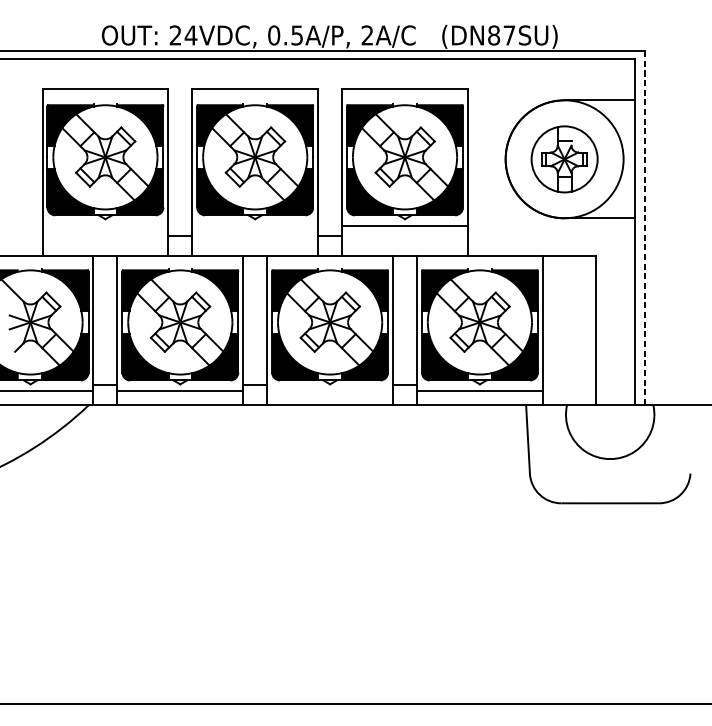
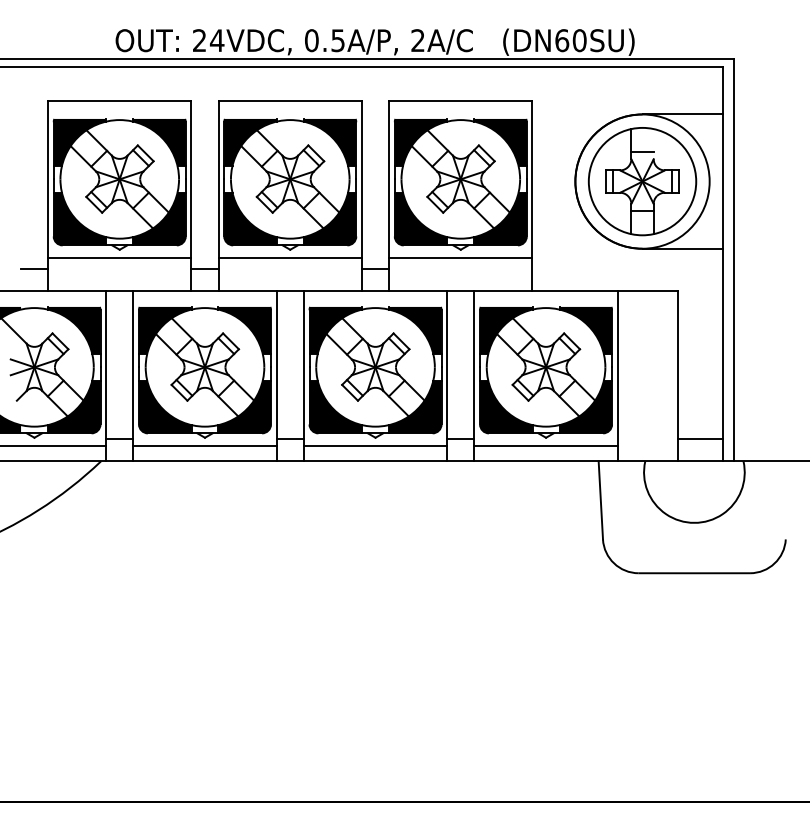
text: (501, 35) -> (570, 40), (DN87SU) -> (DN60SU)
part: (564, 159) -> (642, 181), size x1.43
line: (105, 225) -> (119, 257), added
line: (254, 225) -> (289, 257), added
line: (645, 227) -> (734, 259), dashed -> solid
line: (30, 235) -> (34, 268), added
line: (615, 384) -> (700, 438), added
line: (330, 391) -> (375, 445), added

